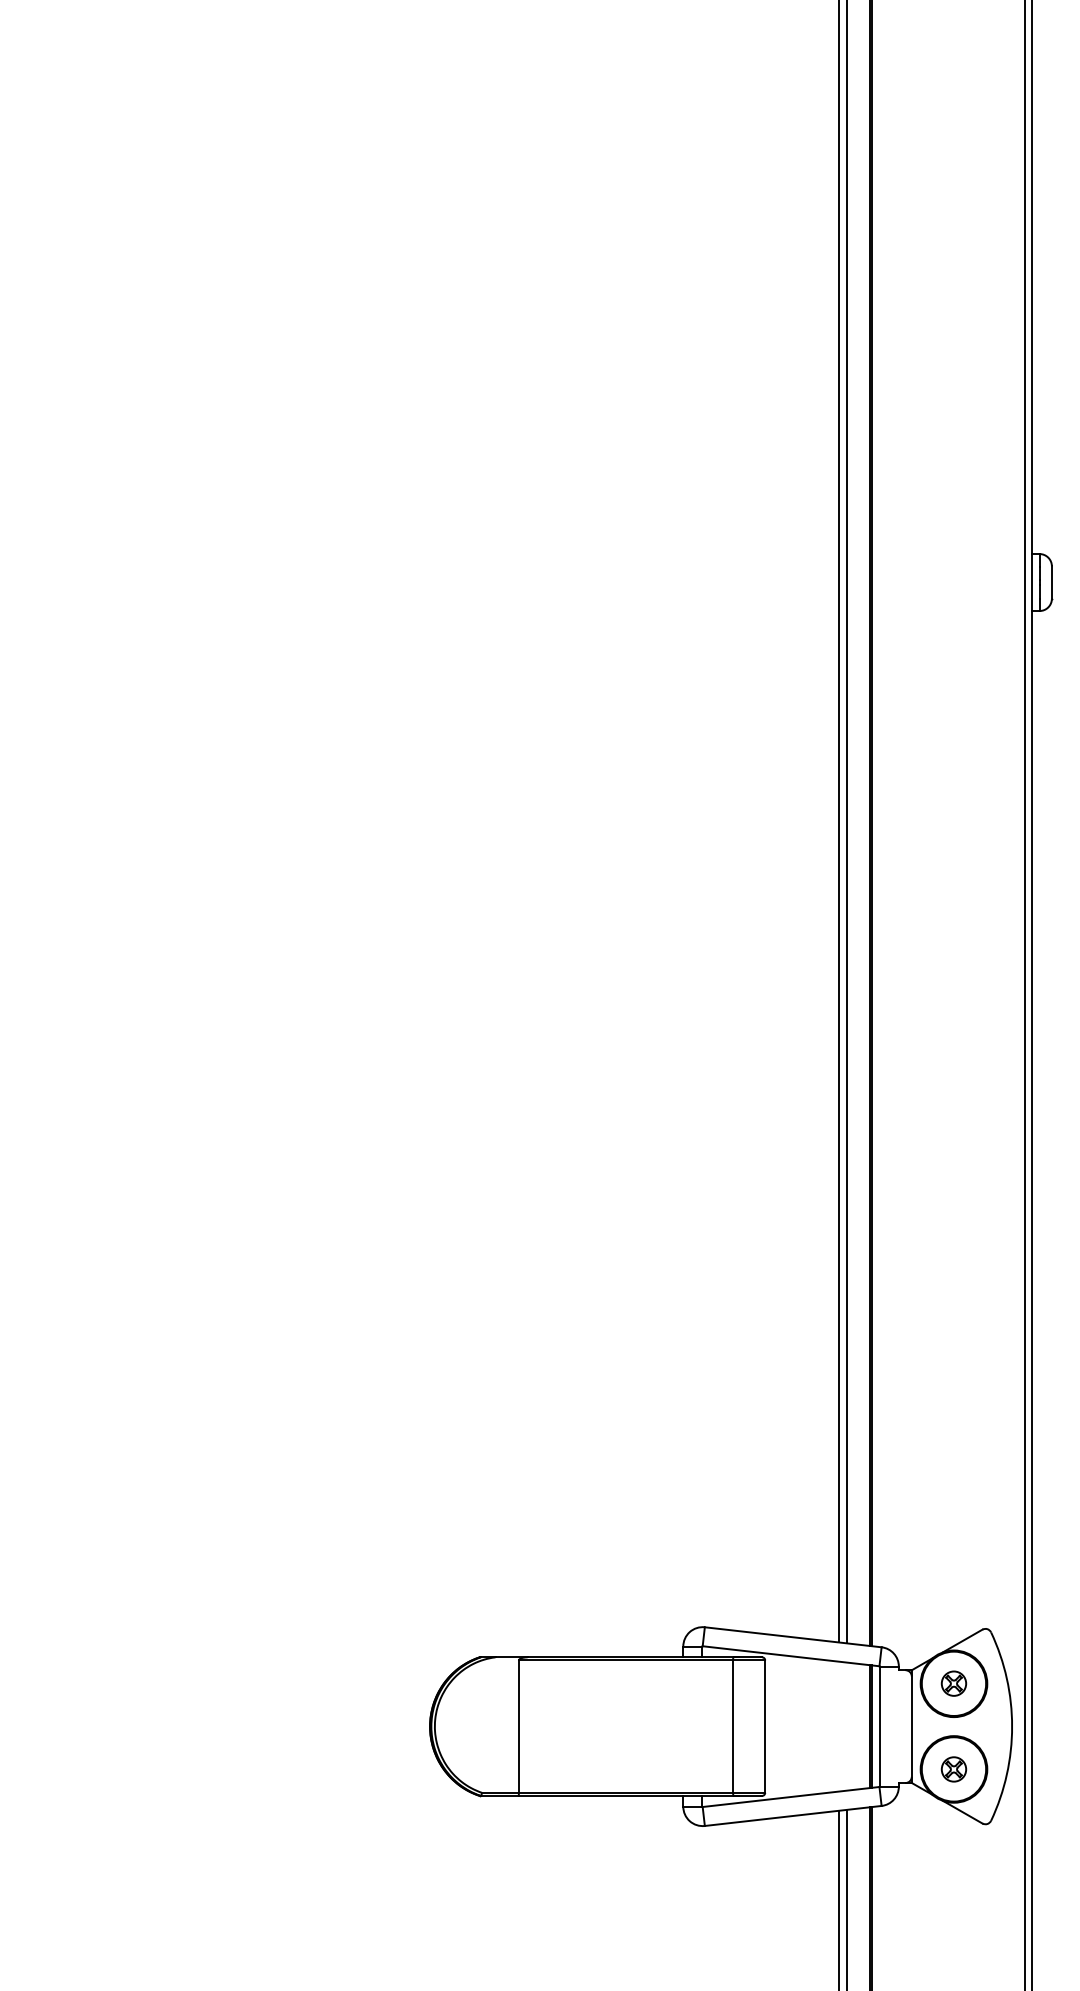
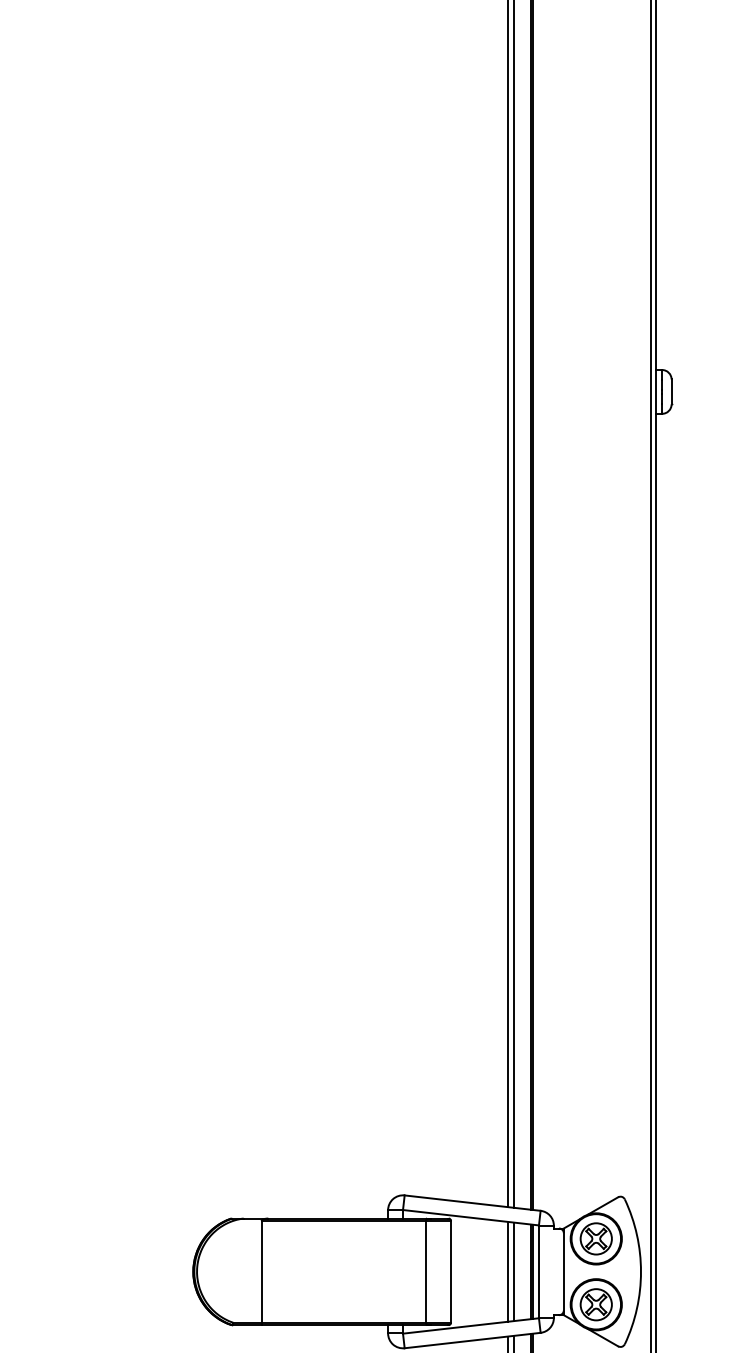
part: (953, 1683) -> (595, 1238), size x1.67
line: (839, 1726) -> (508, 1271), added
line: (846, 1726) -> (513, 1271), added
part: (953, 1769) -> (595, 1304), size x1.67

